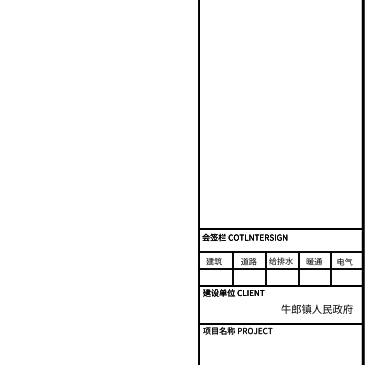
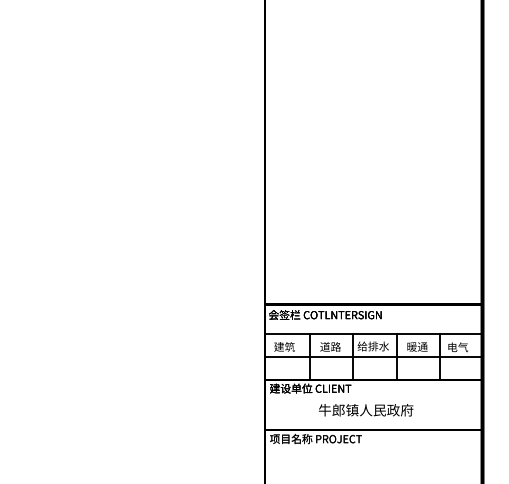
text: (316, 309) -> (365, 410), moved

